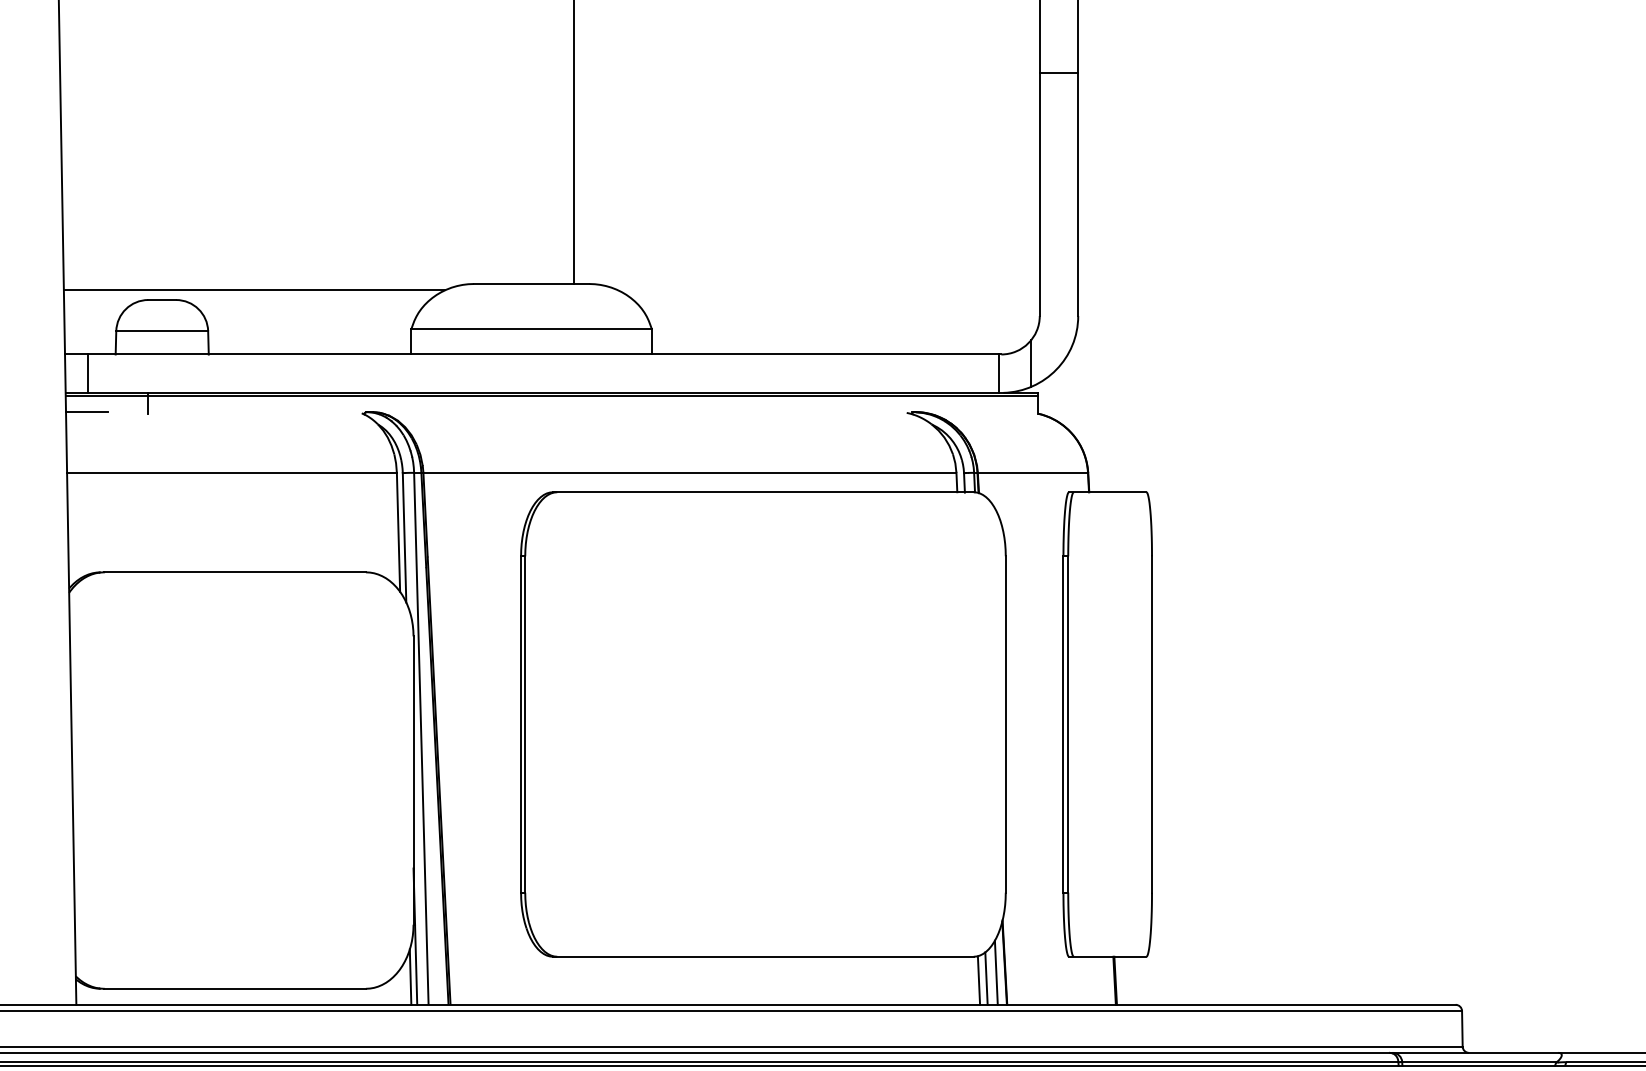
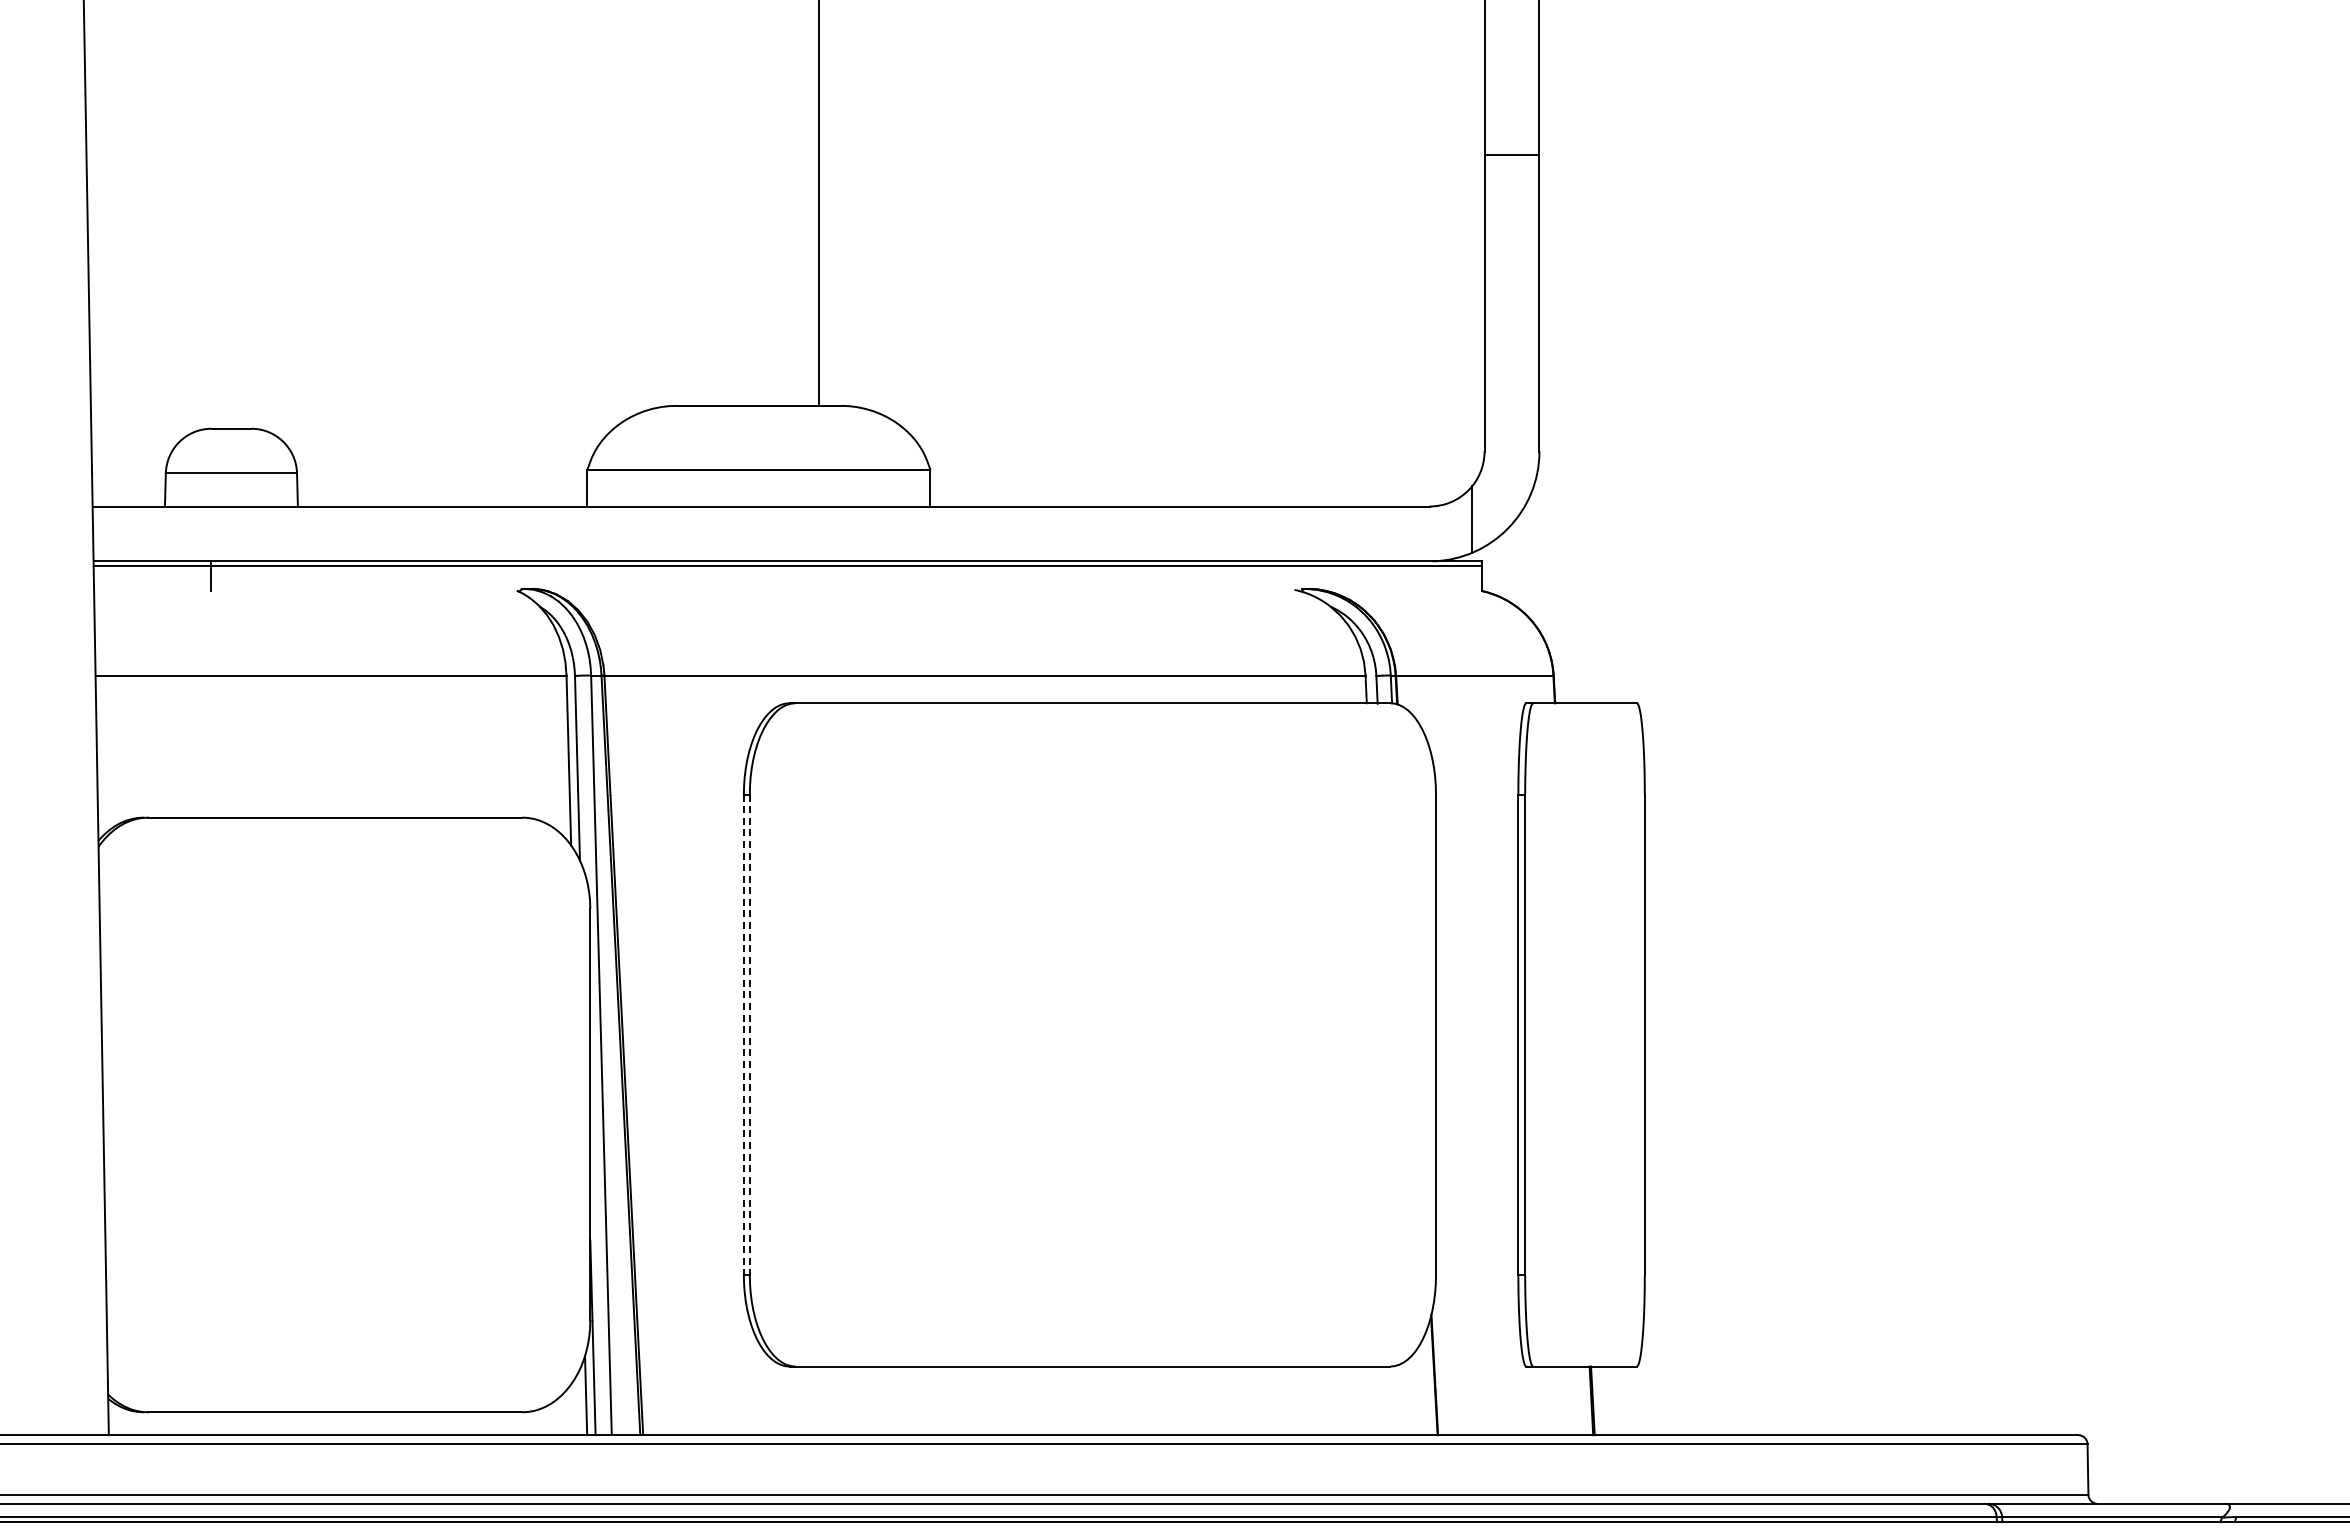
line: (1058, 72) -> (1511, 154), moved
line: (254, 290) -> (363, 415), removed
line: (87, 373) -> (124, 533), removed
line: (999, 373) -> (1426, 533), removed
line: (86, 411) -> (123, 588), removed
line: (520, 724) -> (743, 1035), solid -> dashed
line: (525, 724) -> (749, 1035), solid -> dashed
line: (996, 972) -> (1422, 1389), removed
line: (986, 978) -> (1408, 1397), removed
line: (978, 980) -> (1397, 1400), removed

